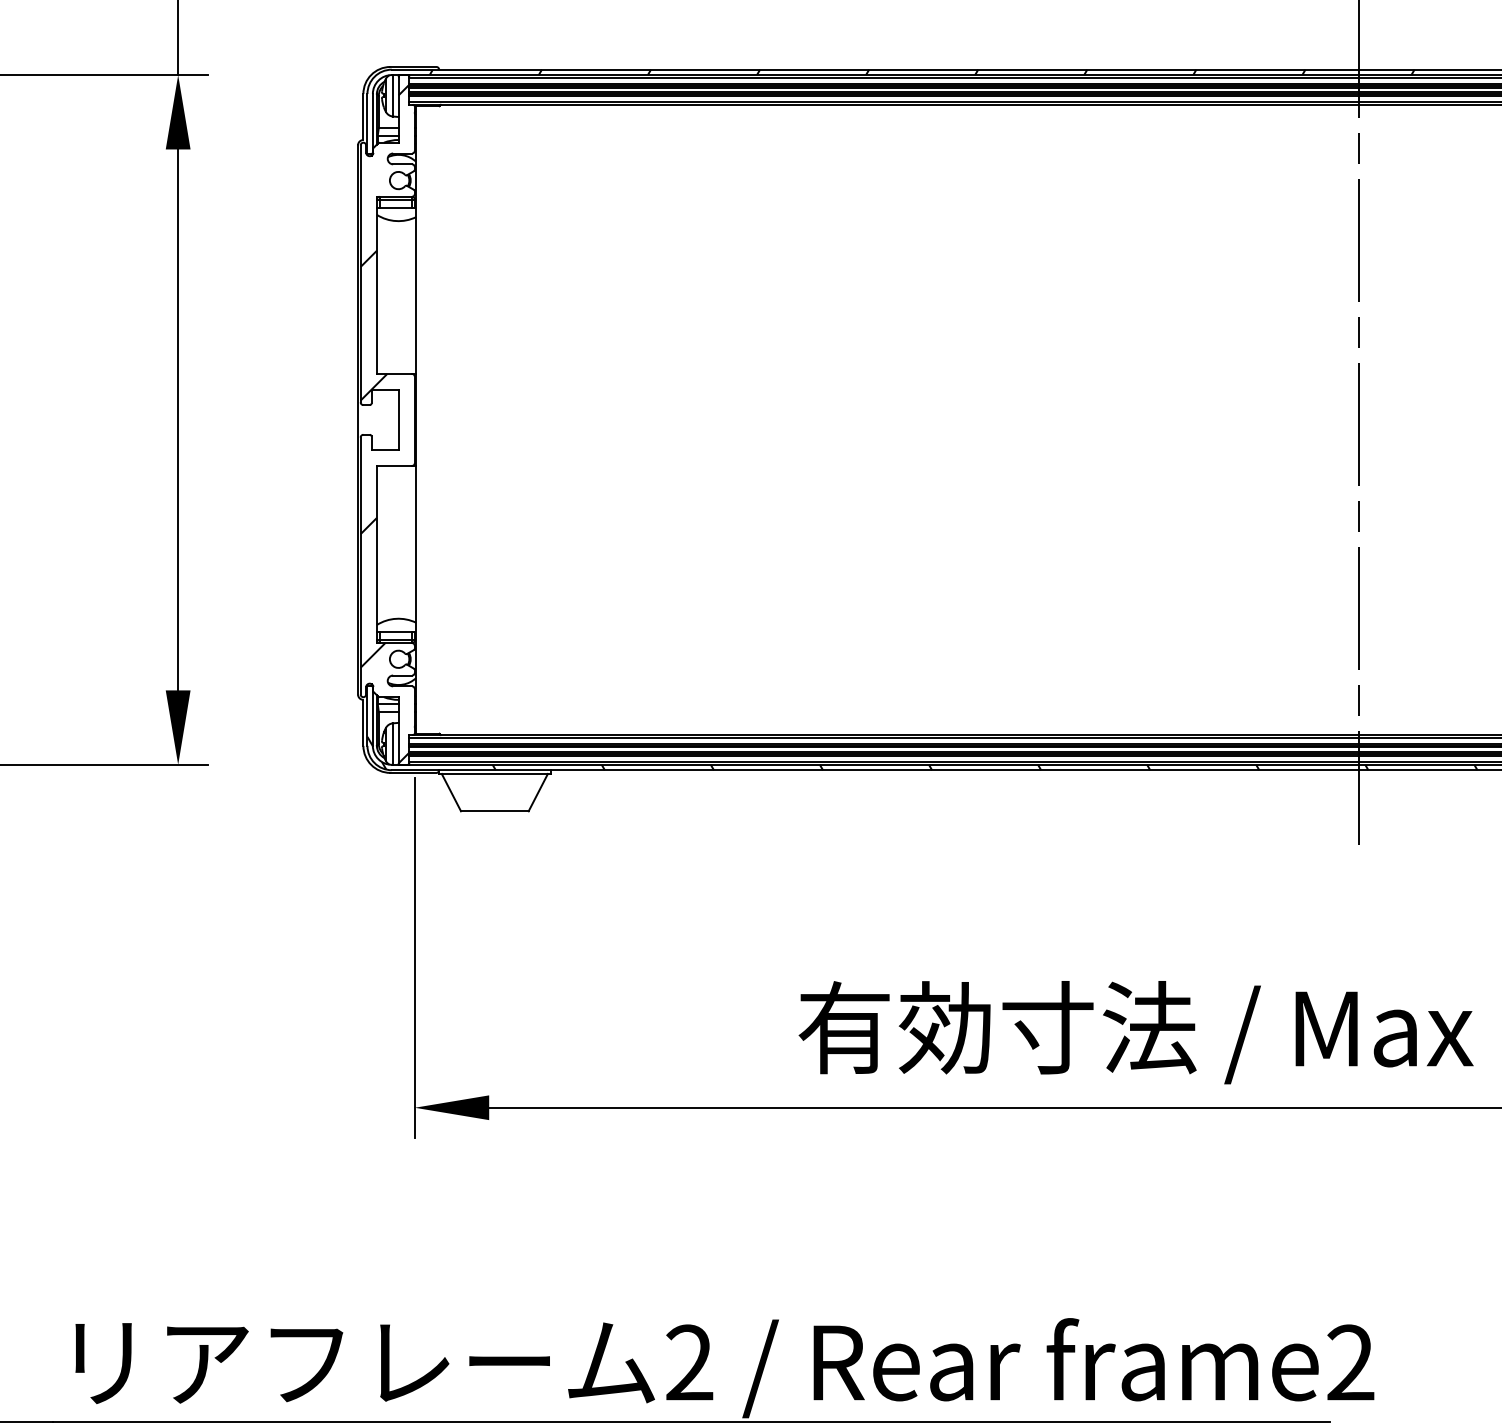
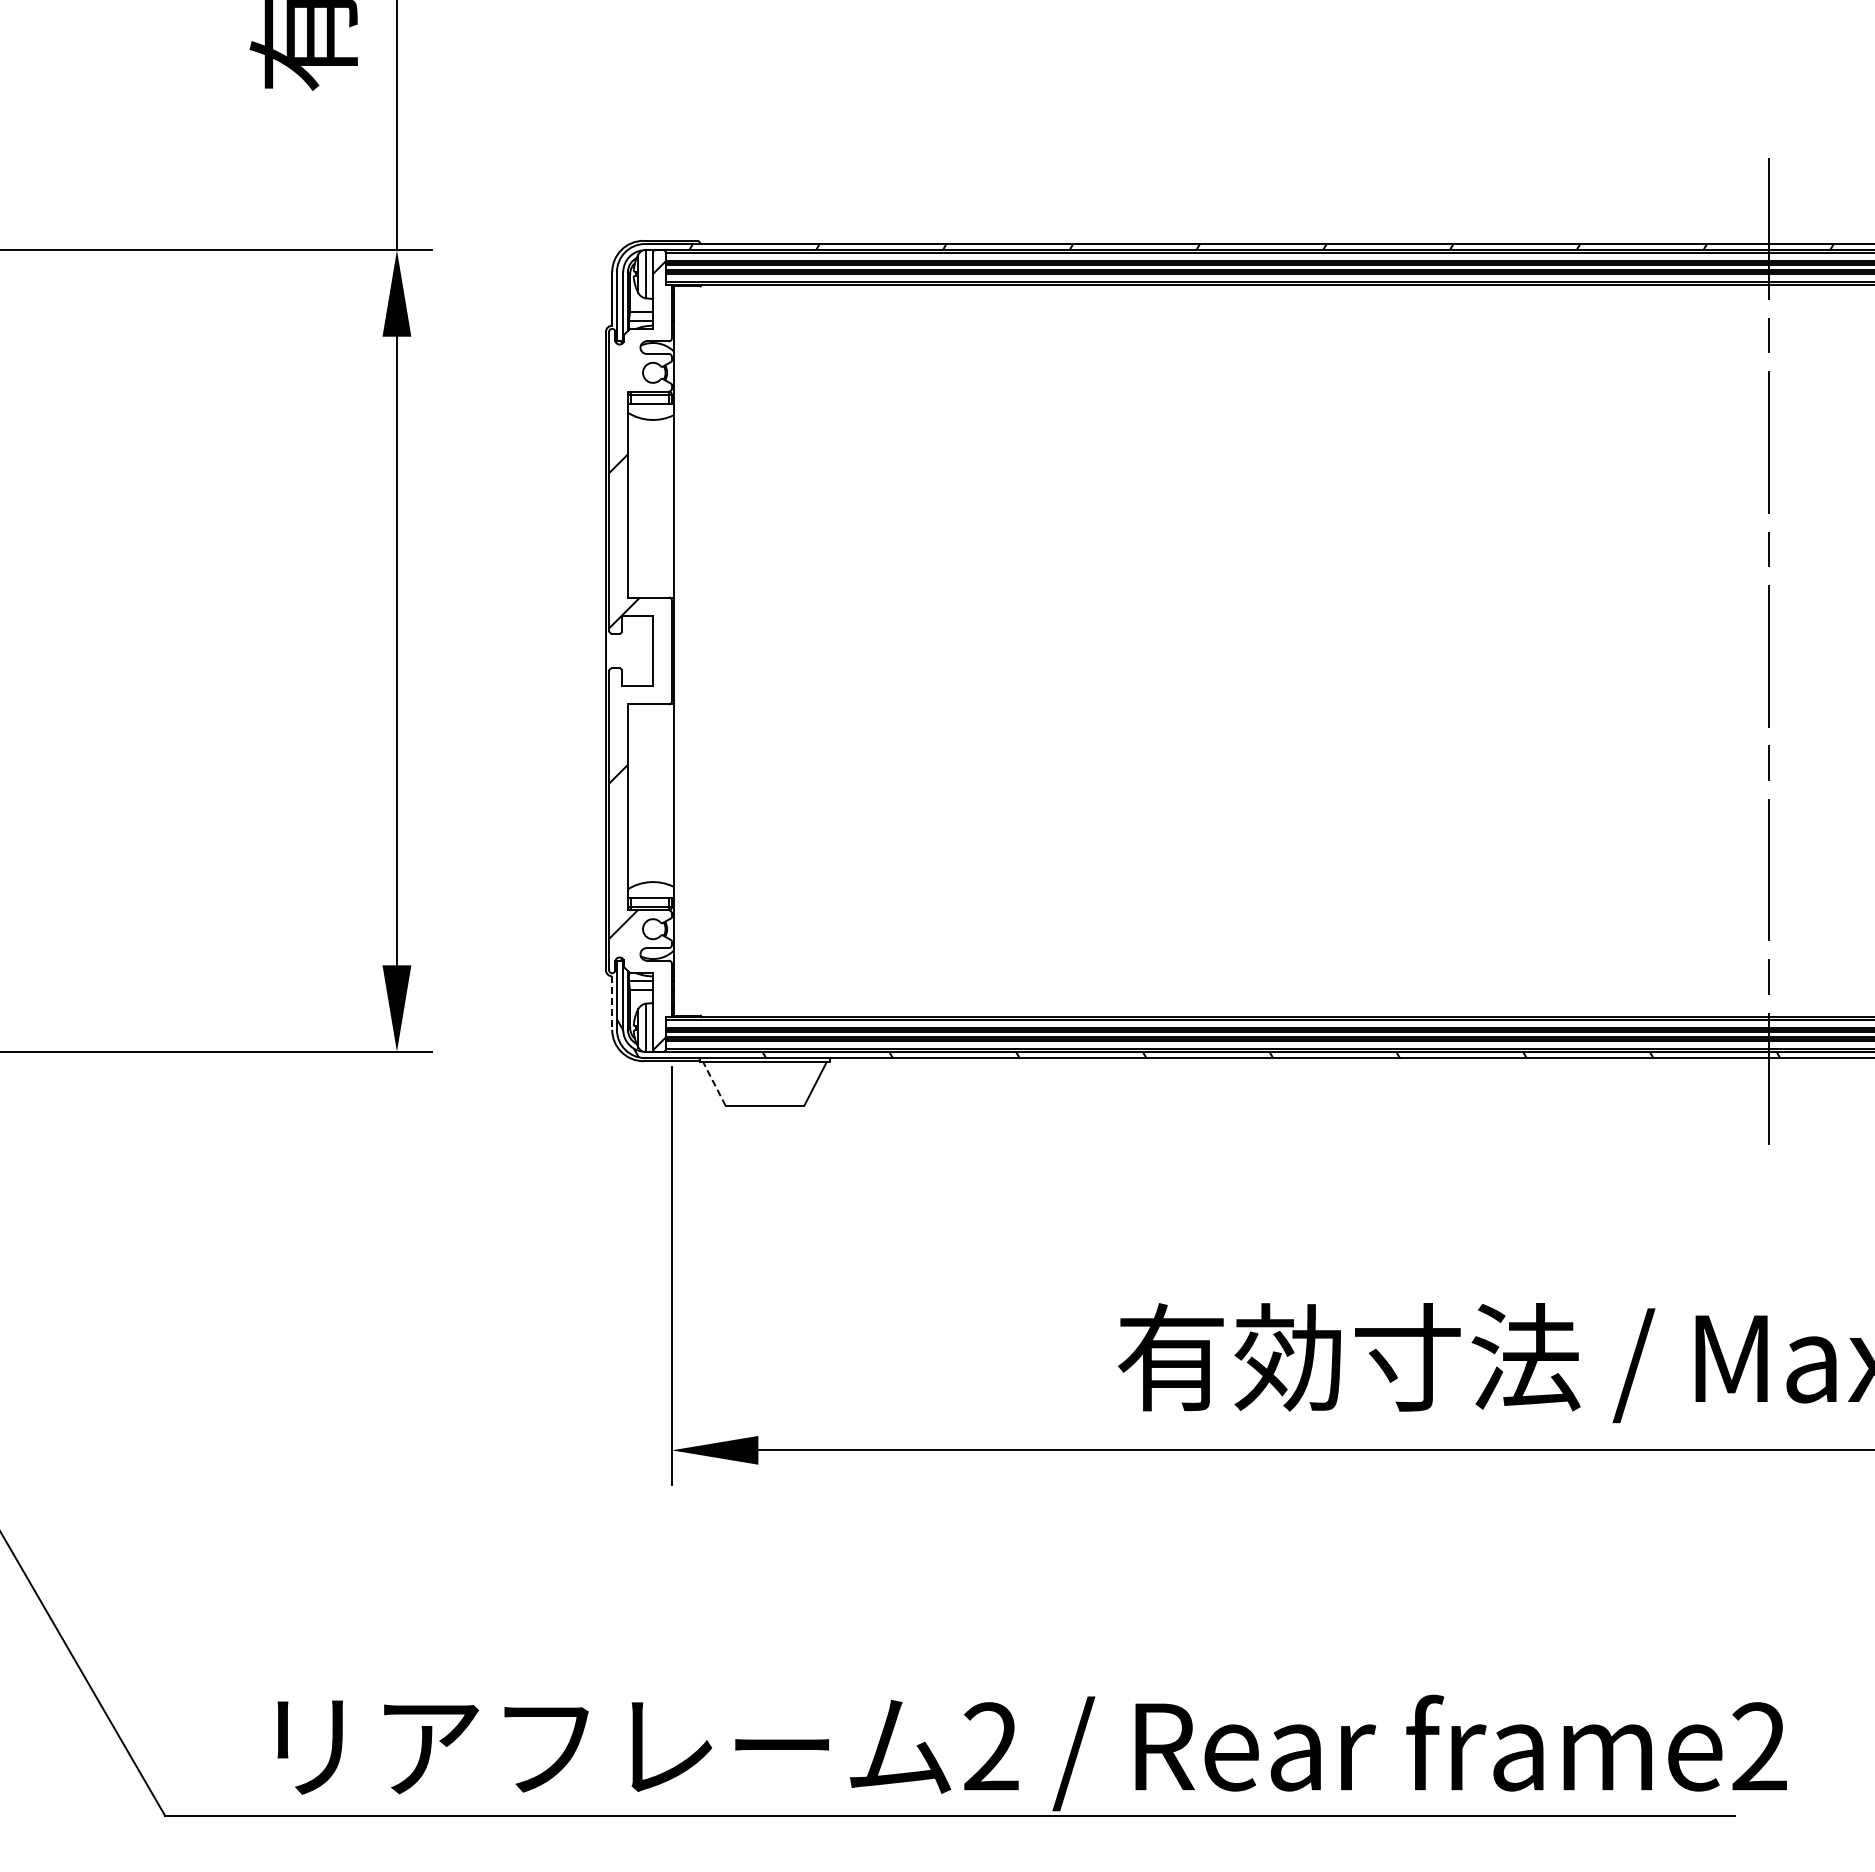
line: (363, 723) -> (612, 1003), solid -> dashed
line: (451, 792) -> (714, 1083), solid -> dashed

